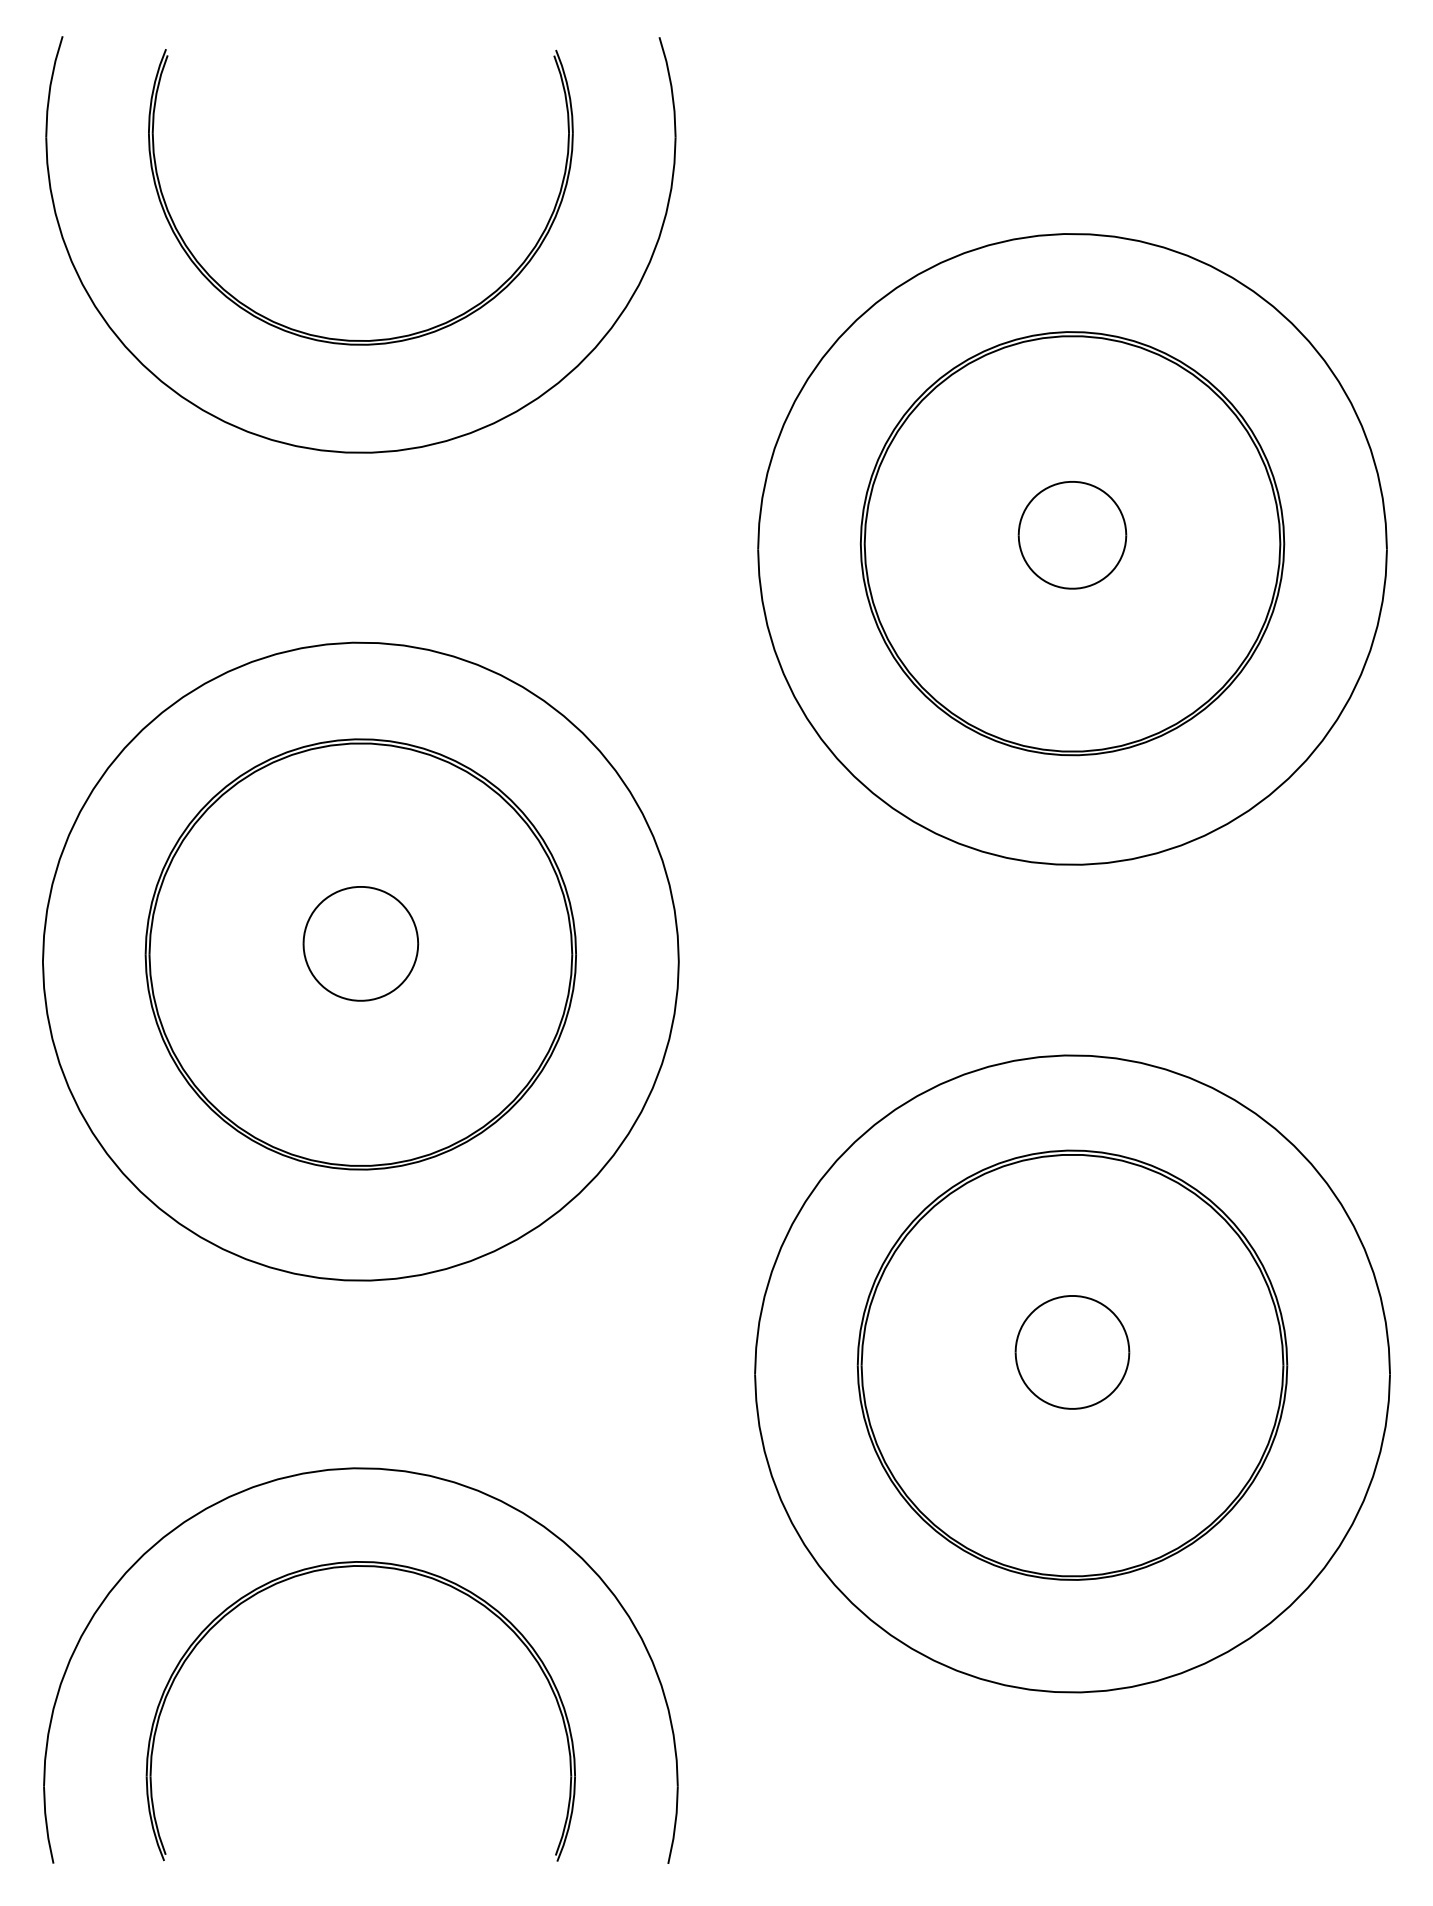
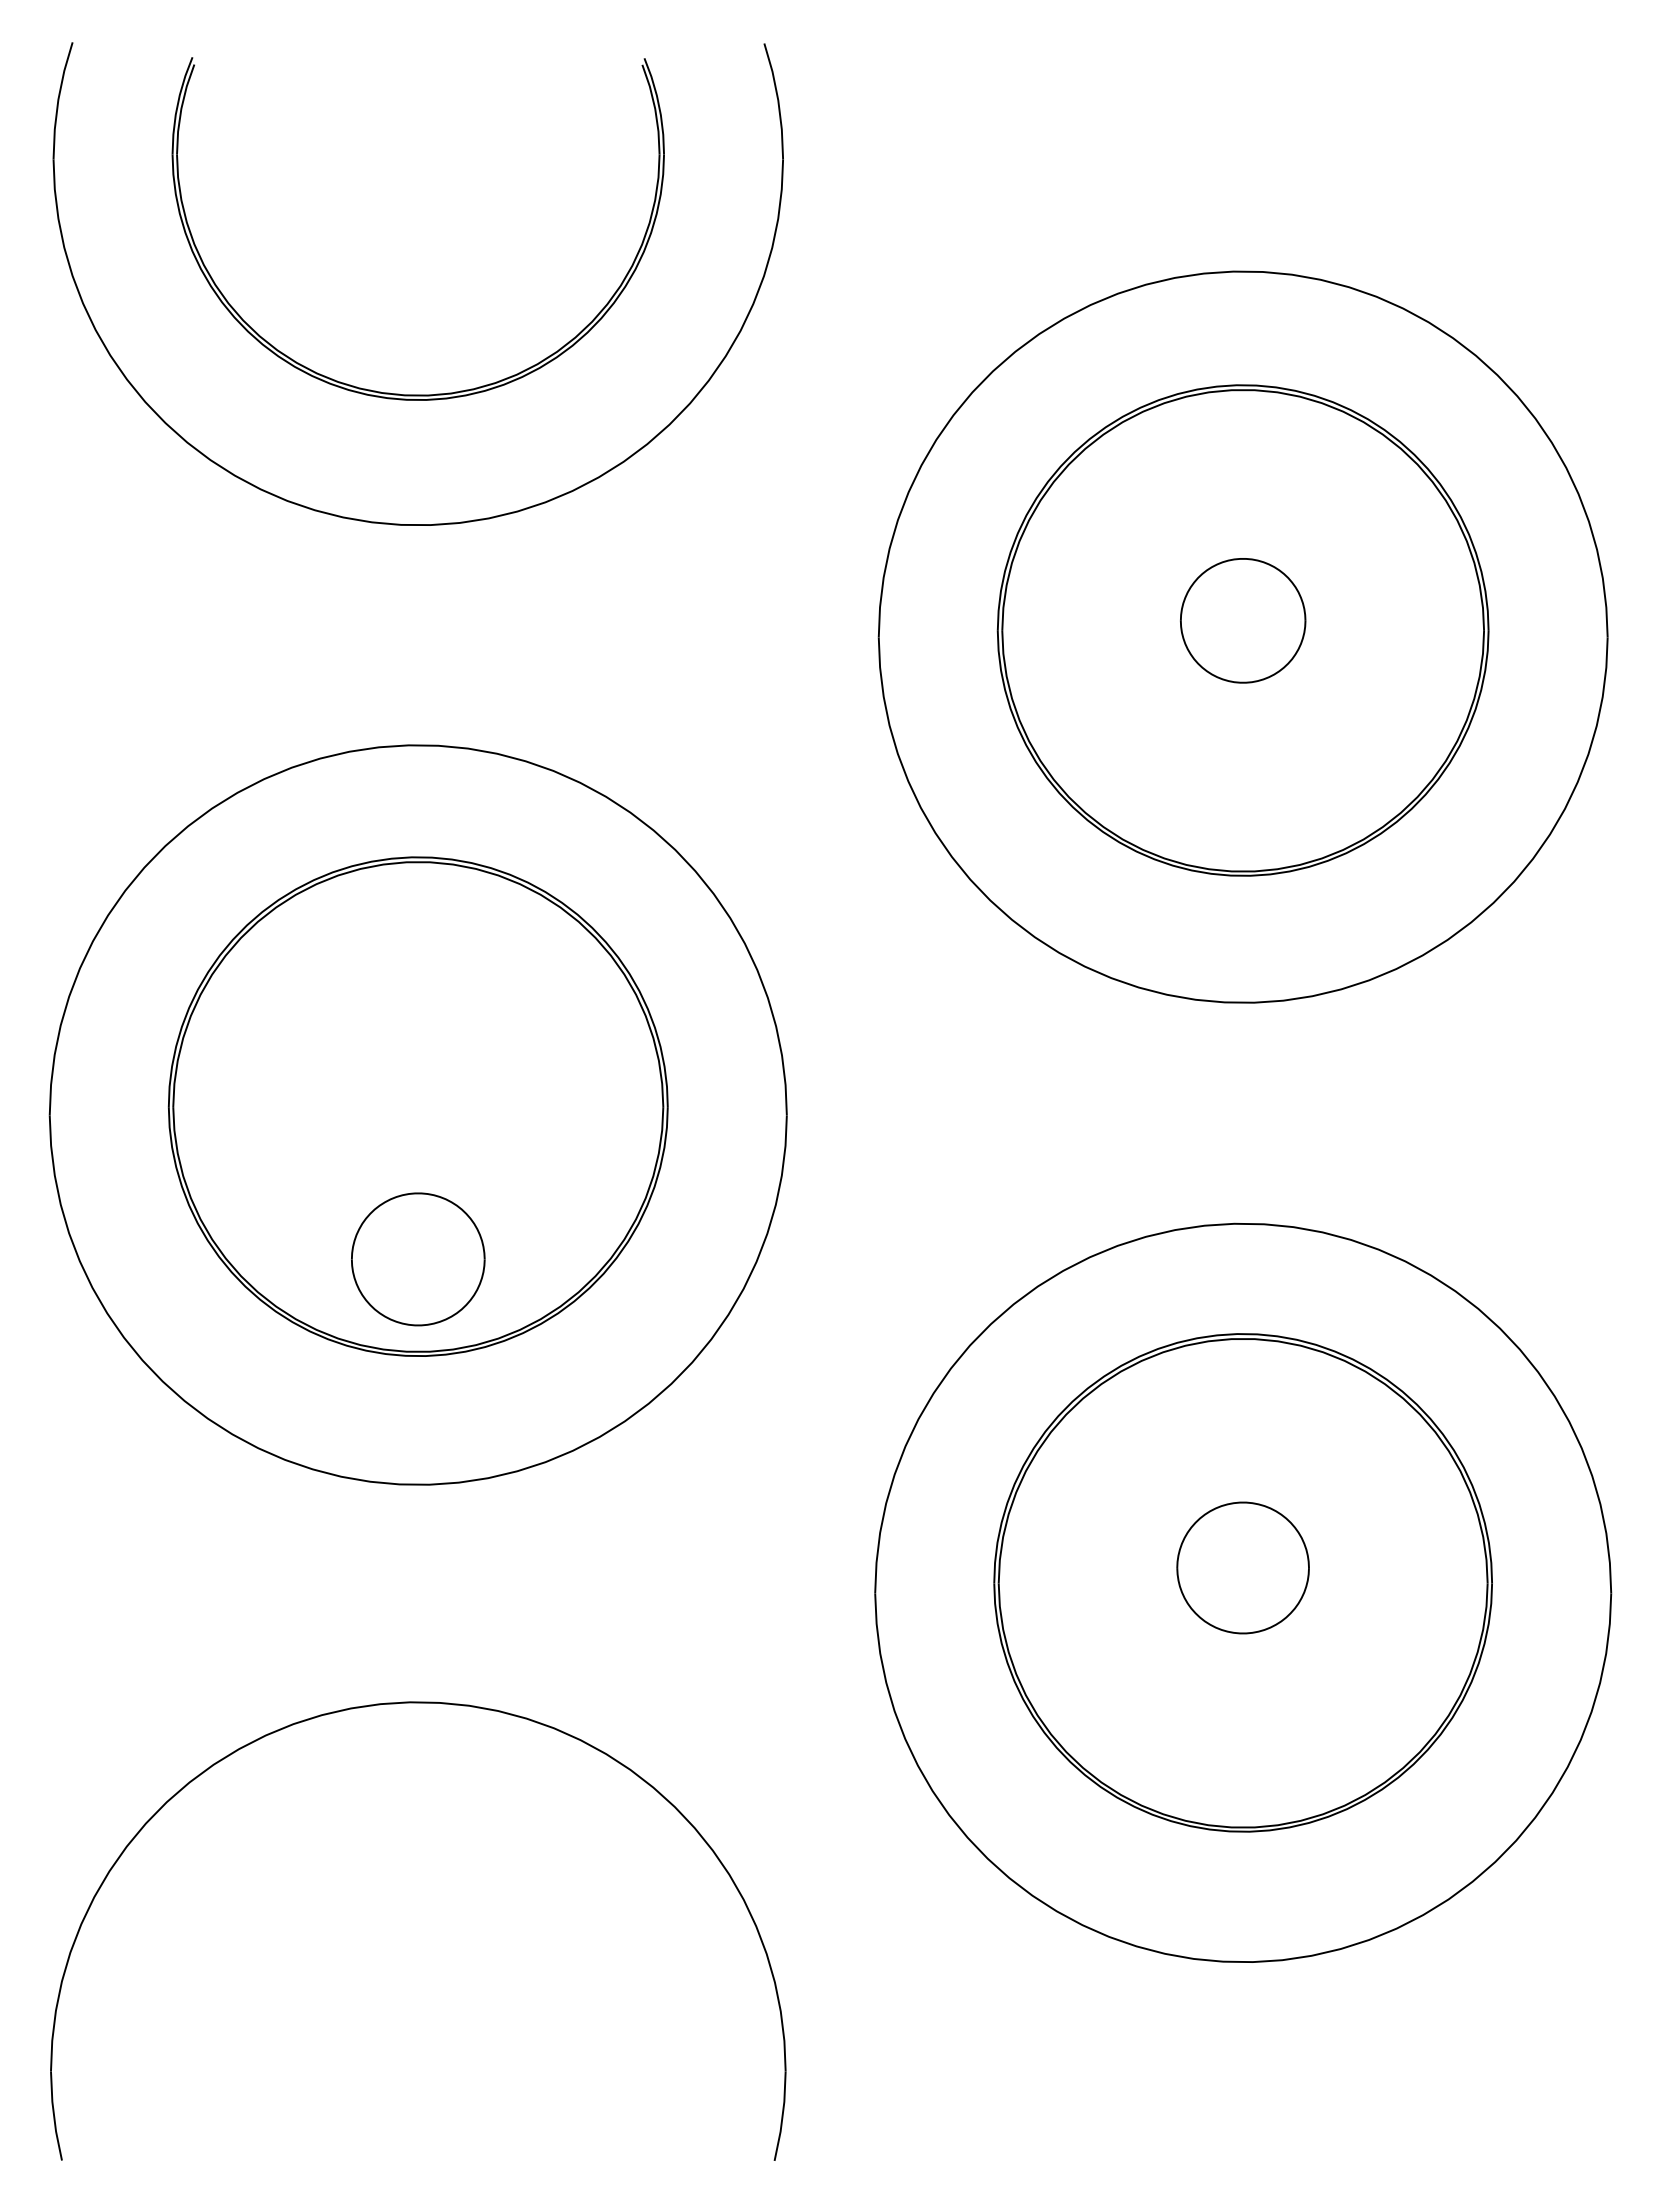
part: (361, 943) -> (418, 1259), moved
part: (347, 1567) -> (402, 1817), removed

